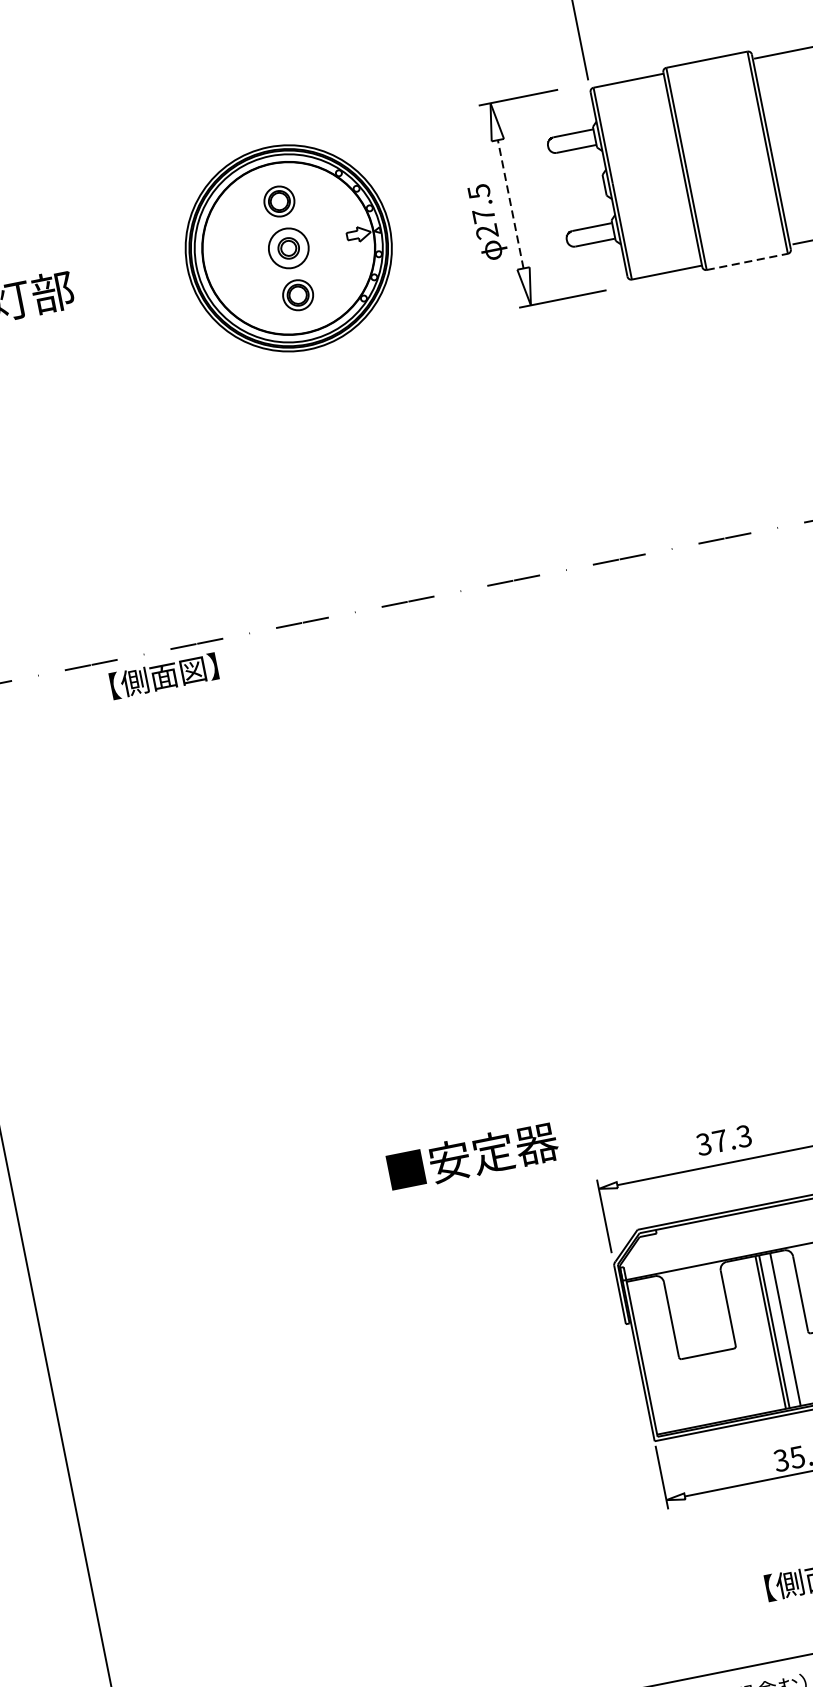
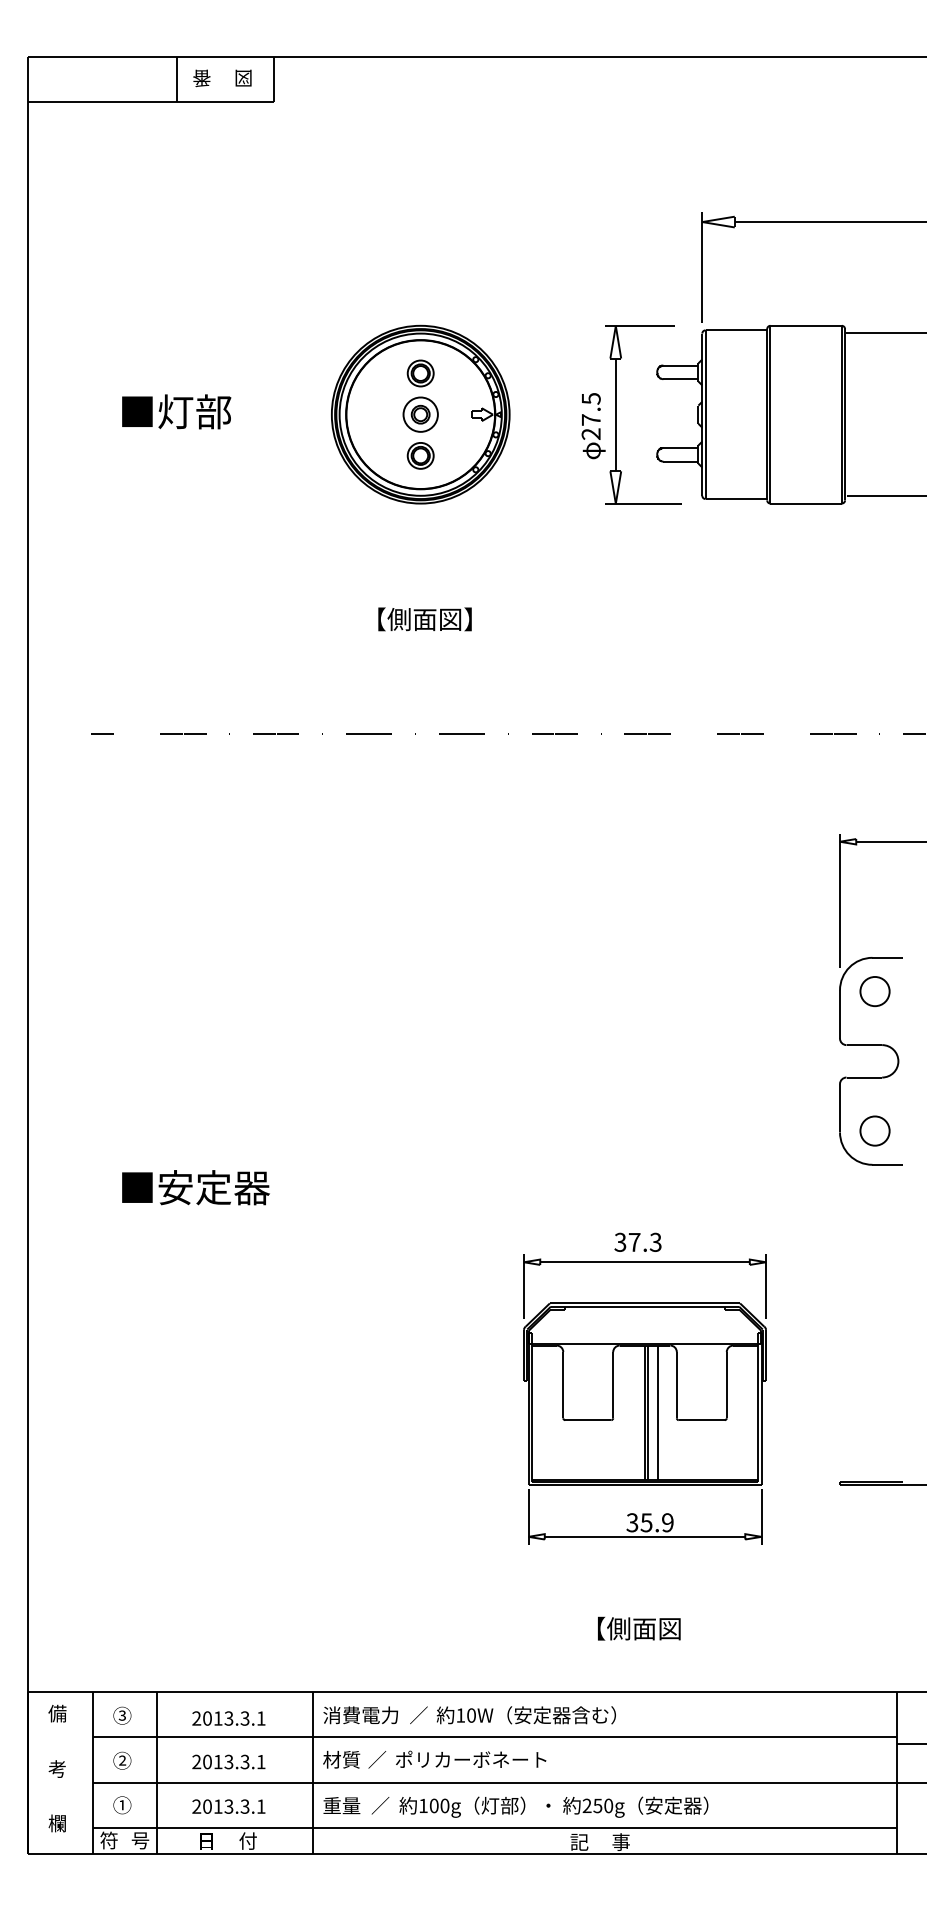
line: (510, 203) -> (615, 414), dashed -> solid
line: (747, 261) -> (806, 503), dashed -> solid
part: (163, 676) -> (424, 619), moved
text: (472, 1156) -> (195, 1187), moved

